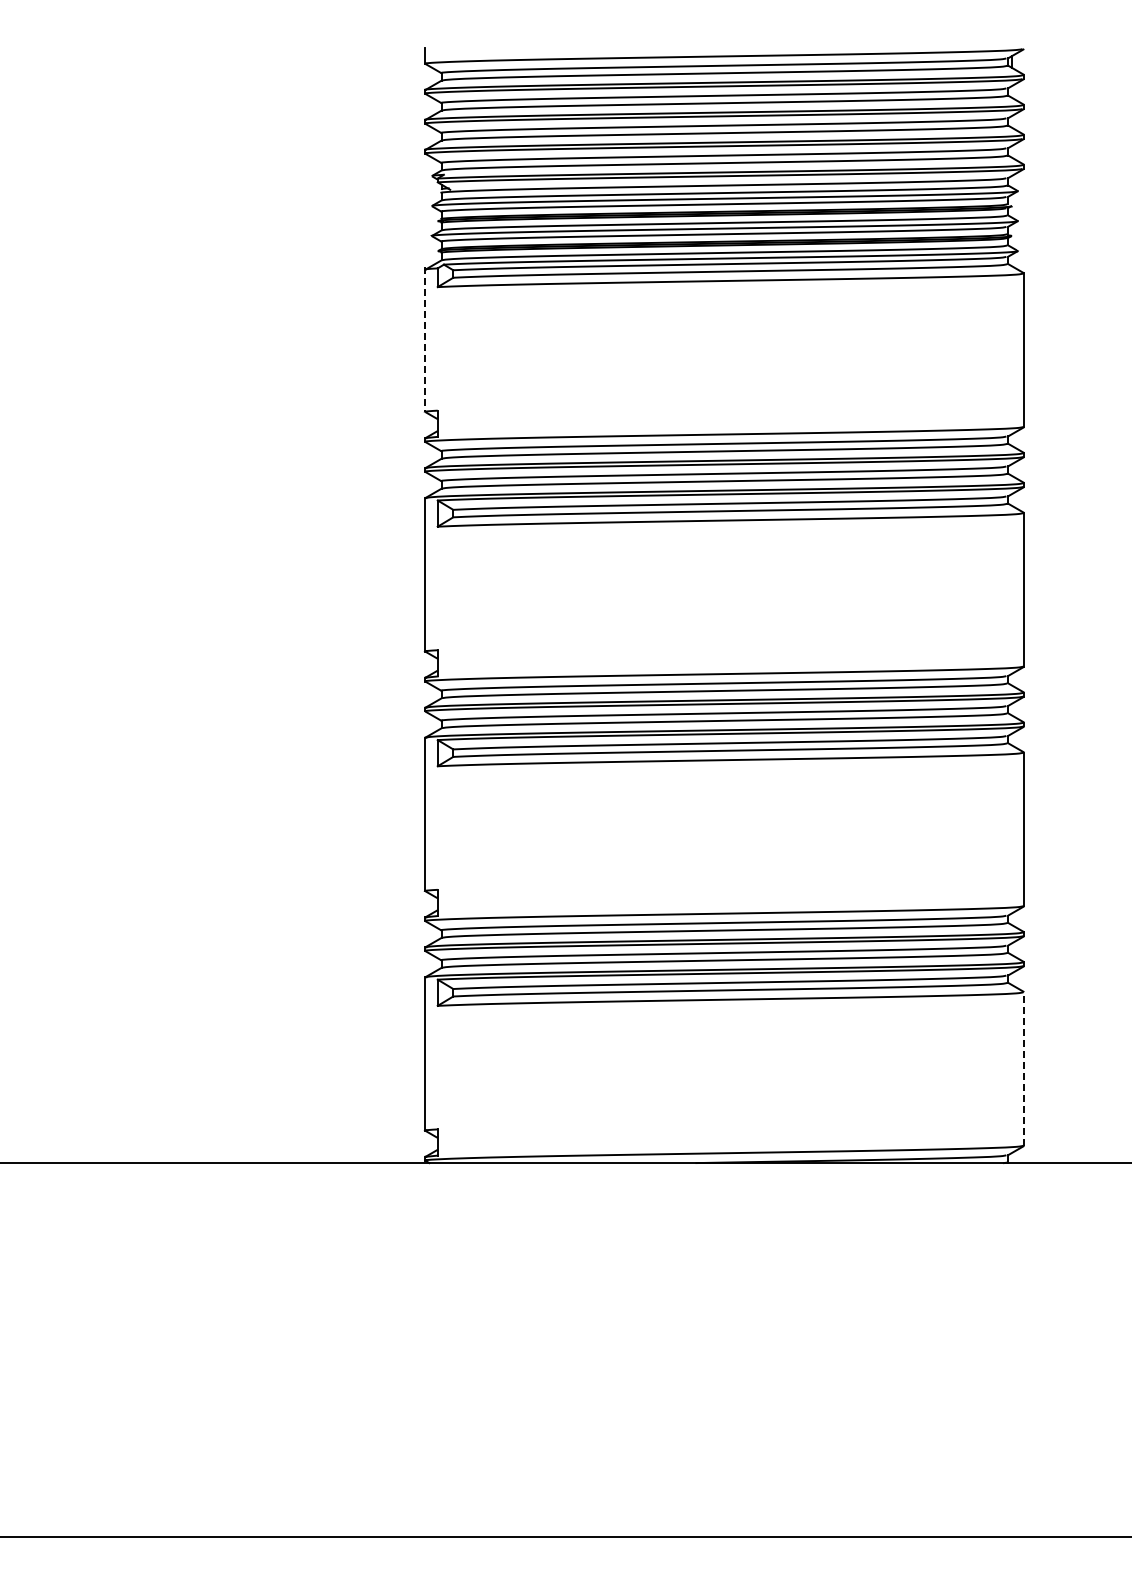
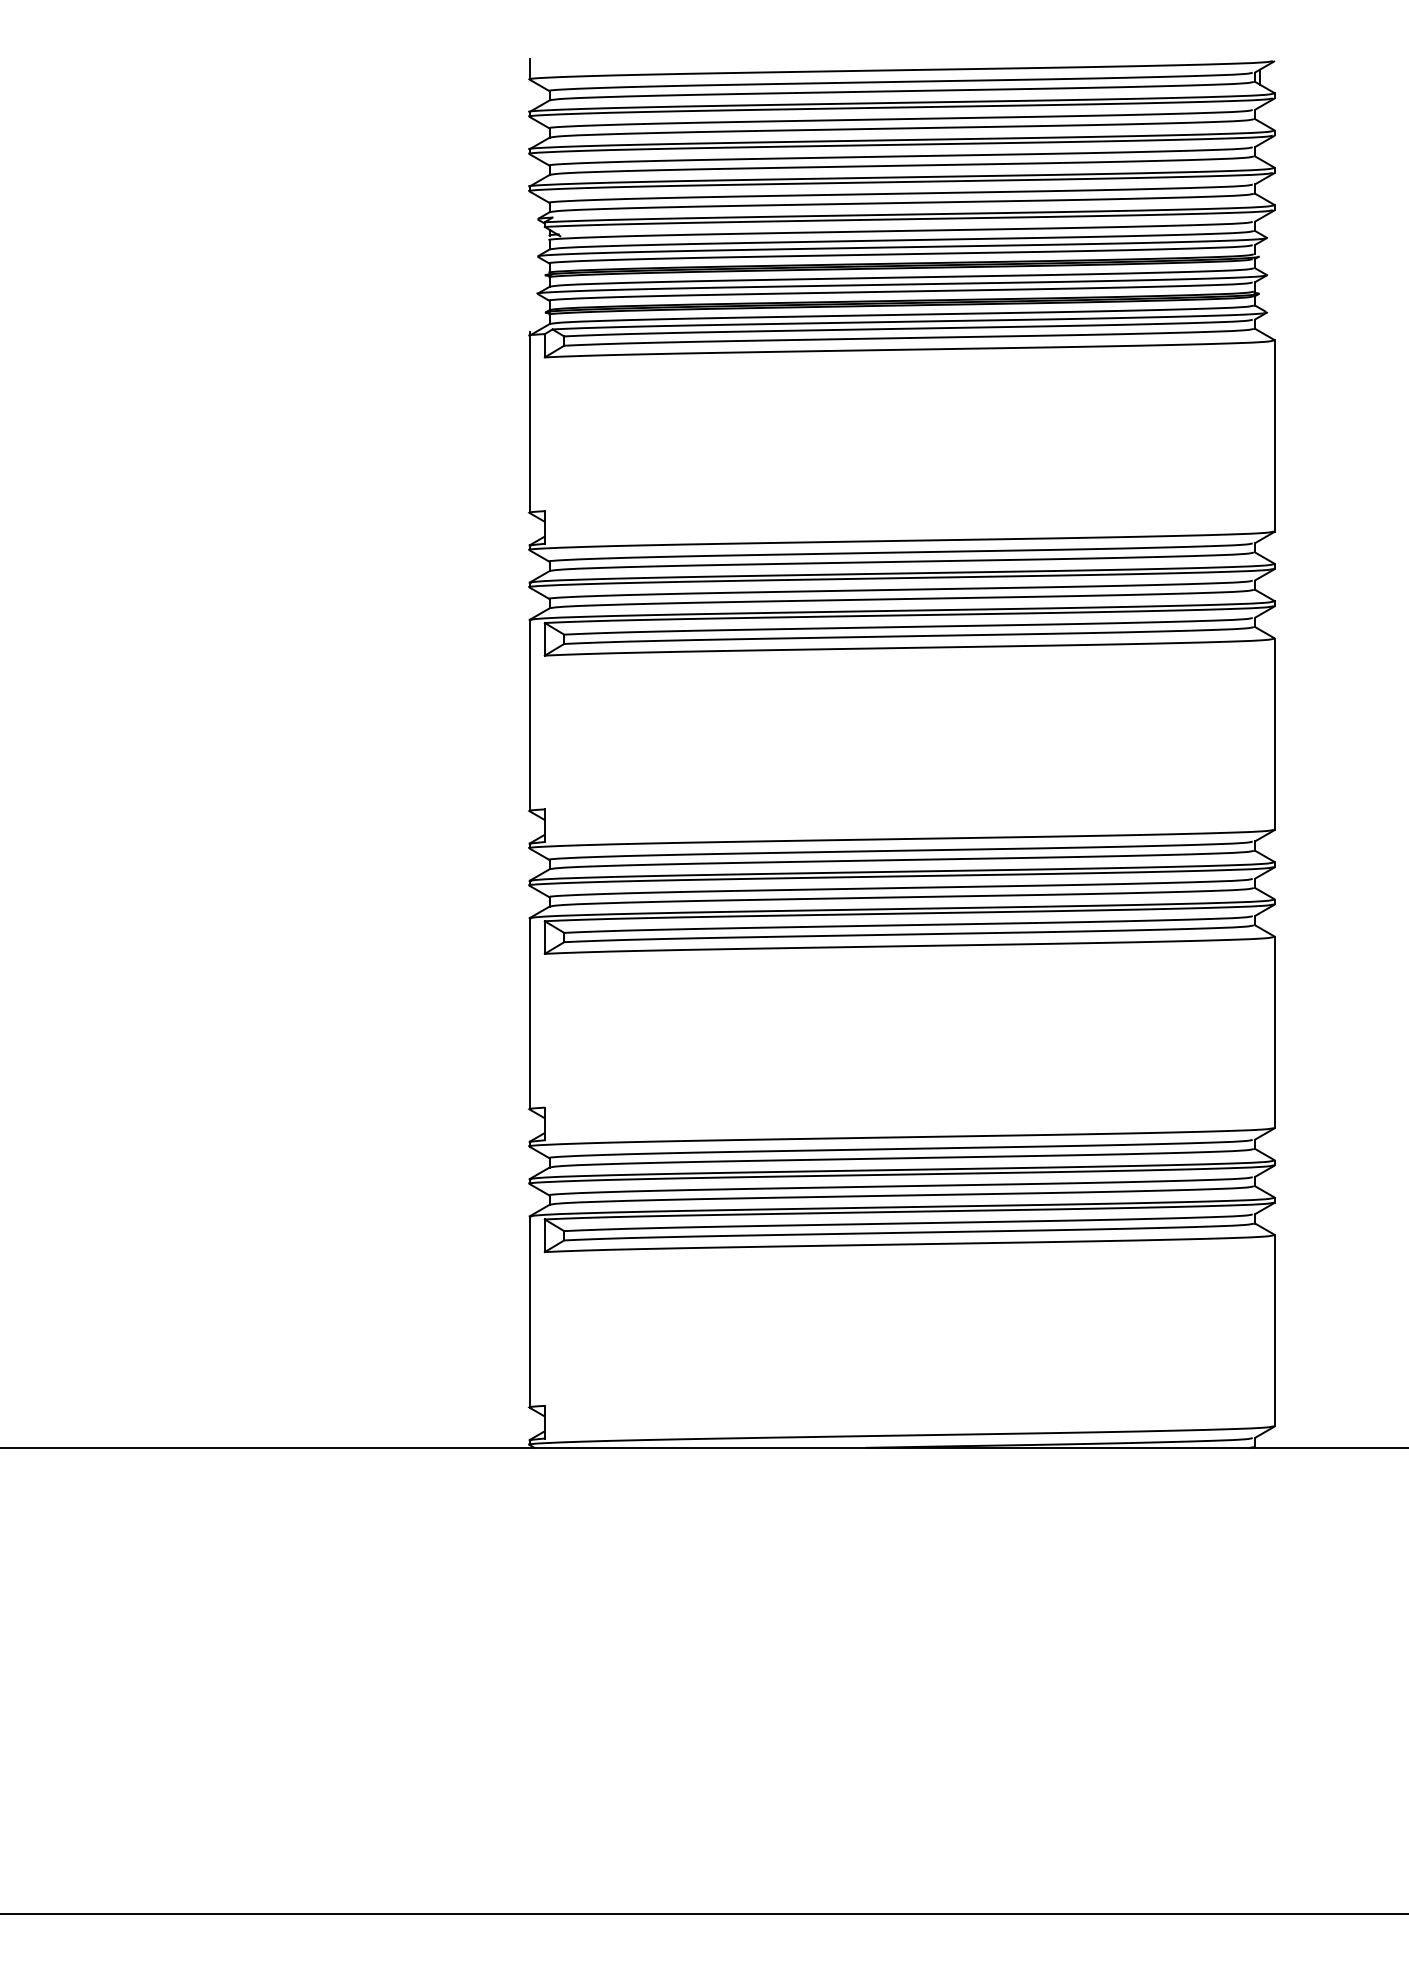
line: (425, 339) -> (529, 422), dashed -> solid
line: (1024, 1068) -> (1275, 1330), dashed -> solid

